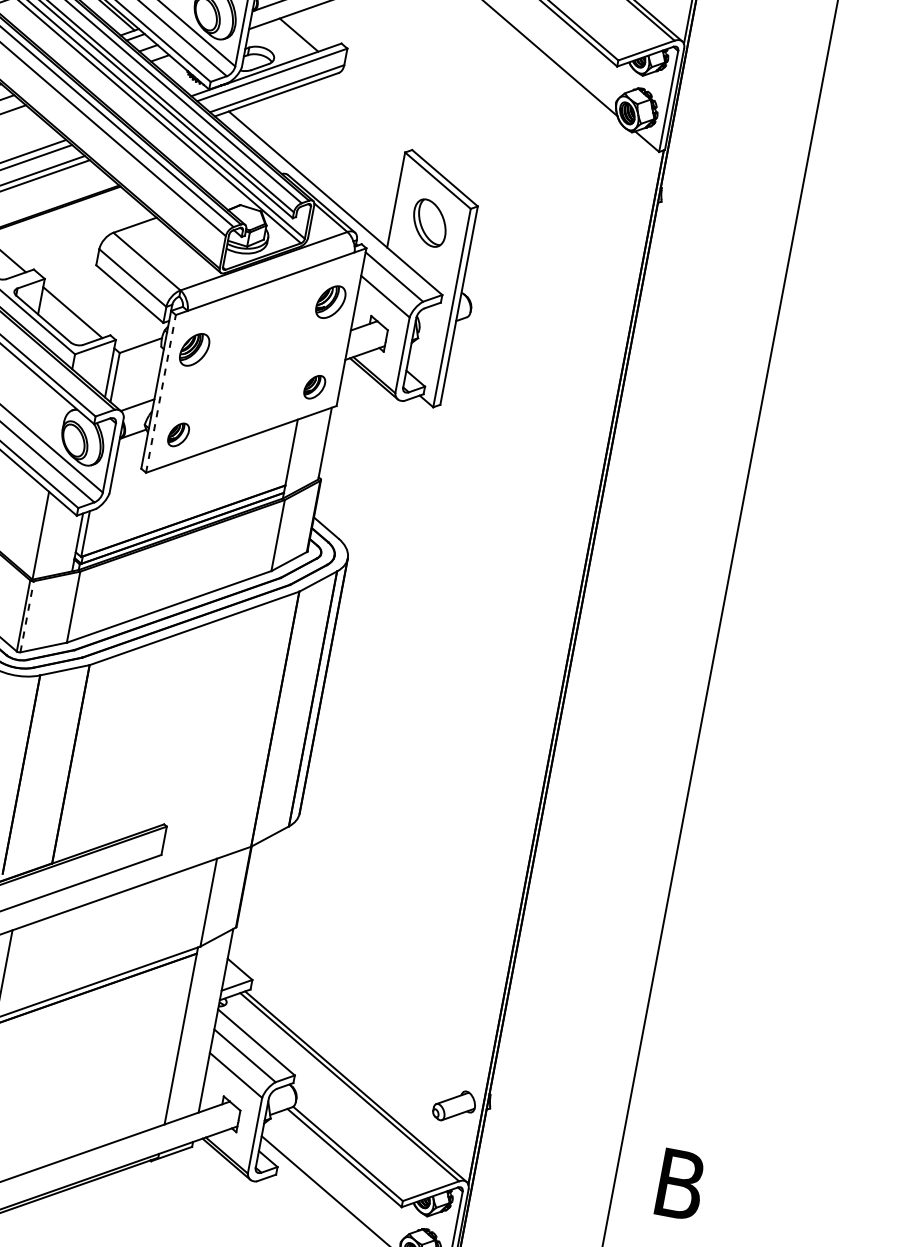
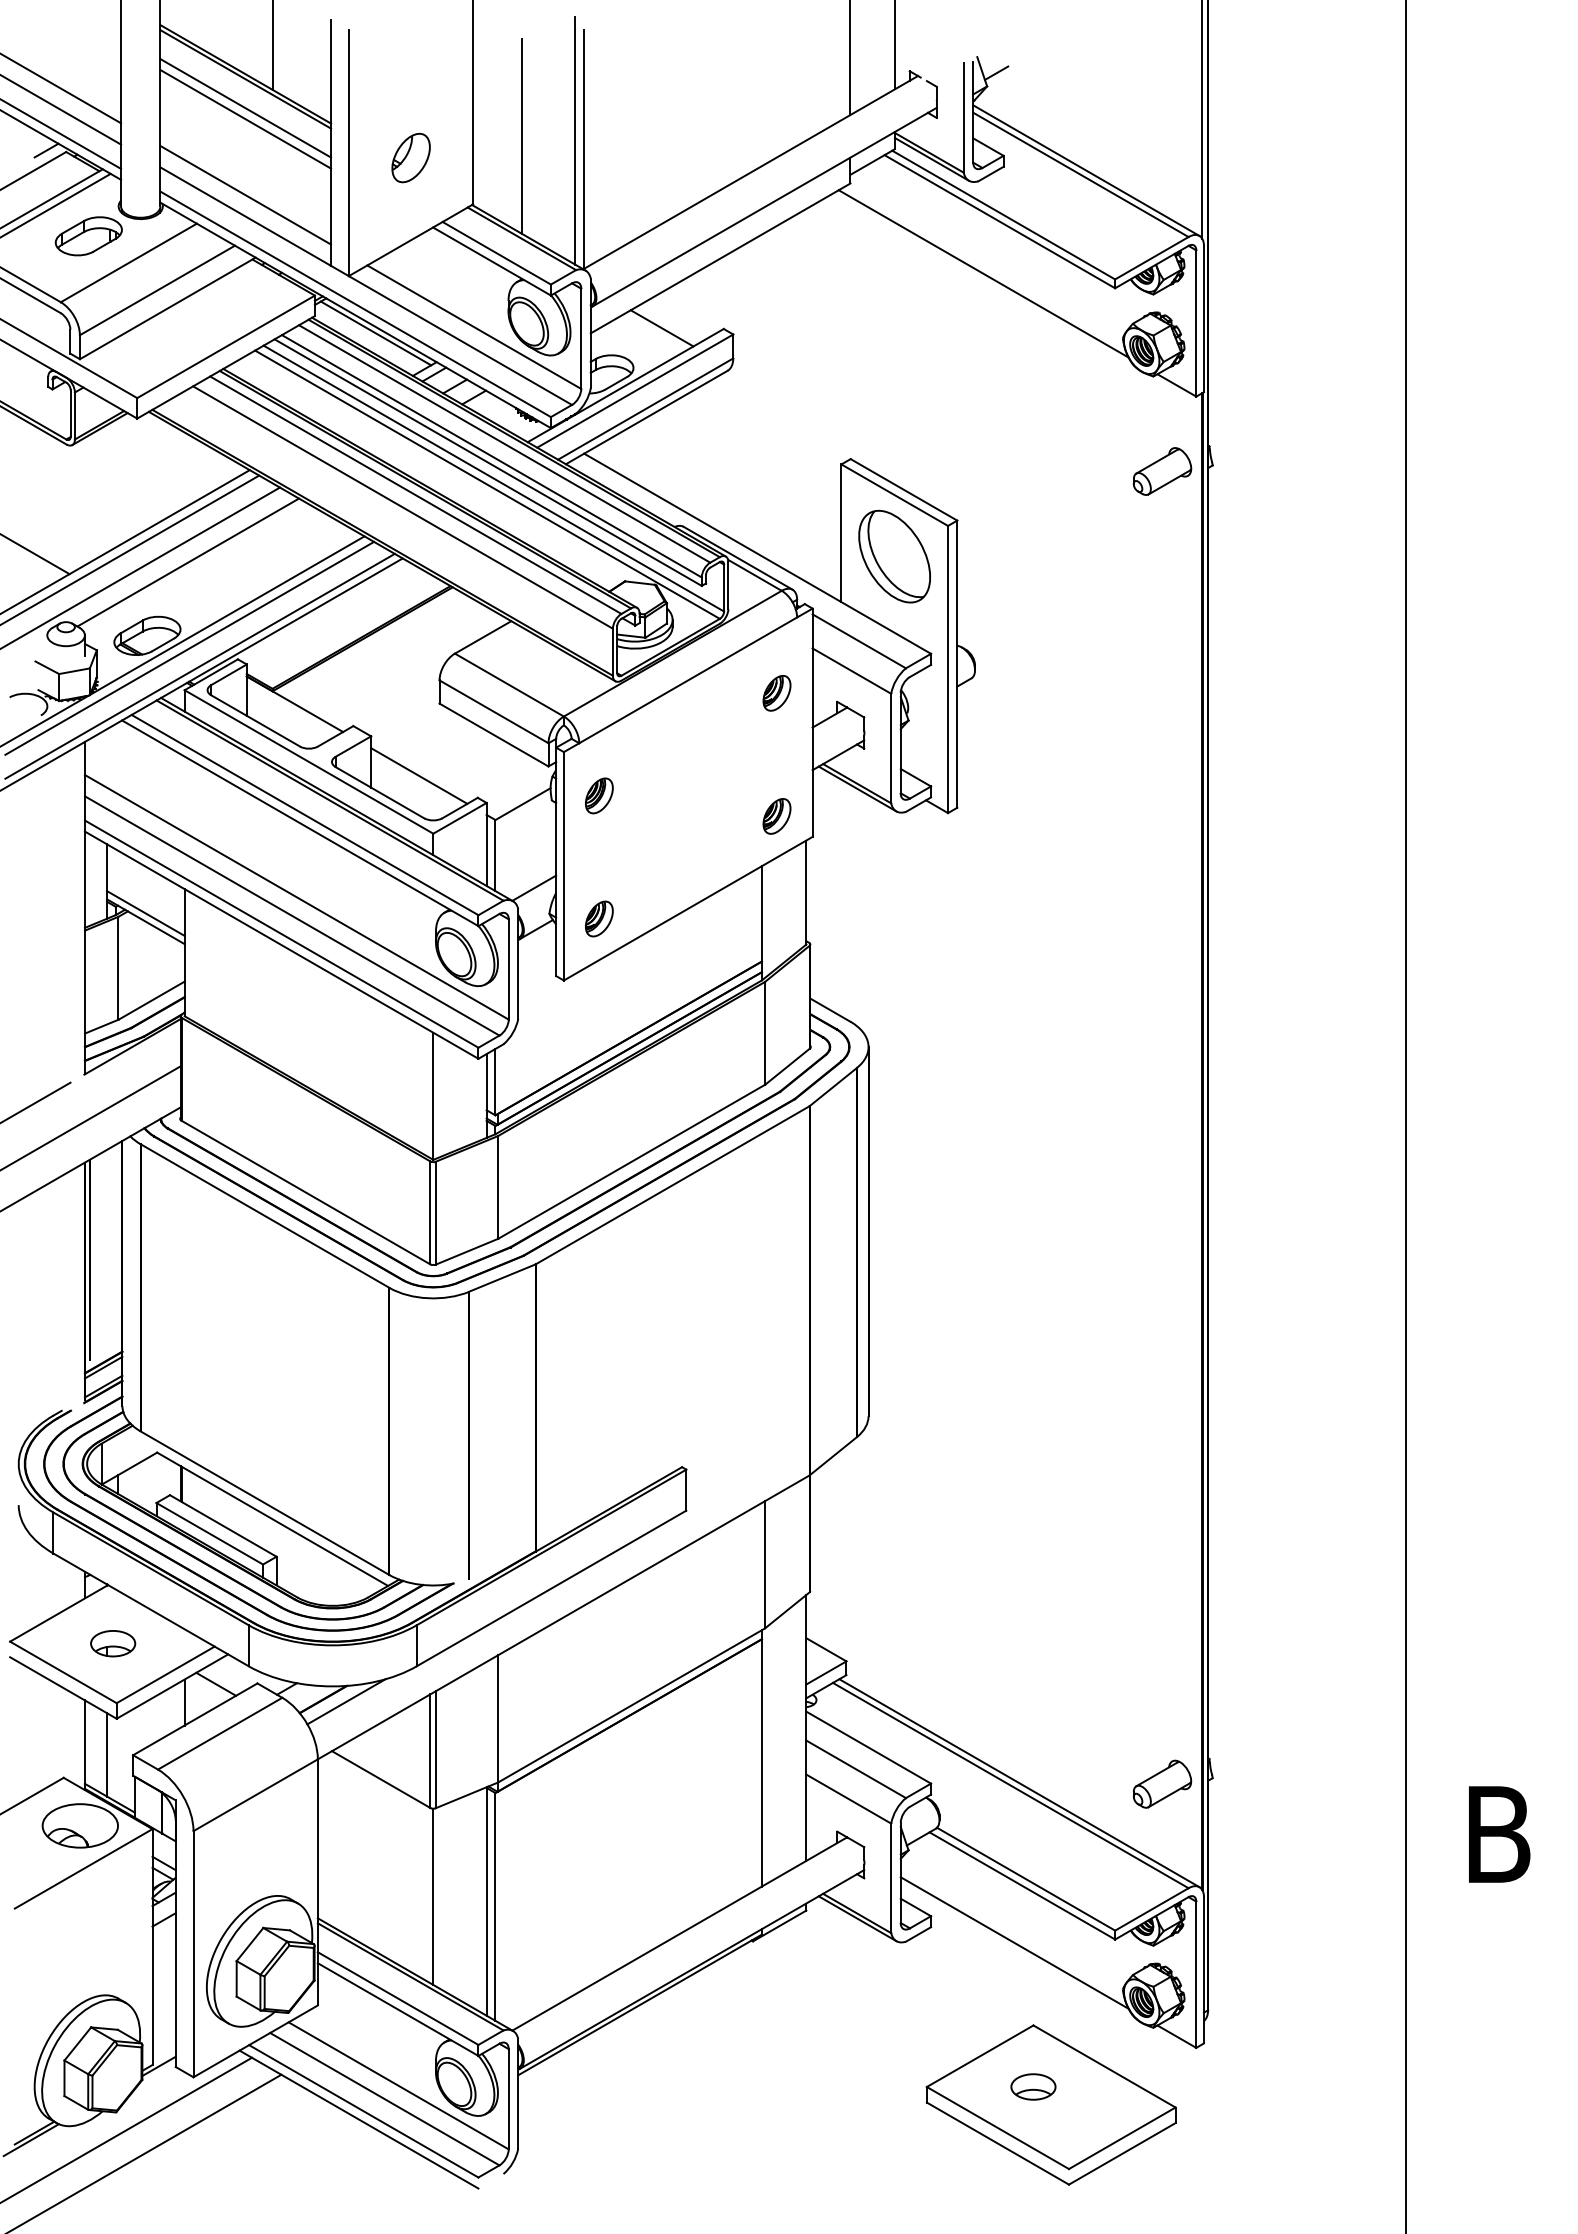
part: (626, 199) -> (1162, 471), added
part: (429, 223) -> (894, 556), size x1.43
part: (330, 302) -> (776, 693), size x0.71
part: (194, 349) -> (599, 795), size x0.71
line: (160, 393) -> (563, 865), dashed -> solid
line: (27, 616) -> (435, 1212), dashed -> solid

